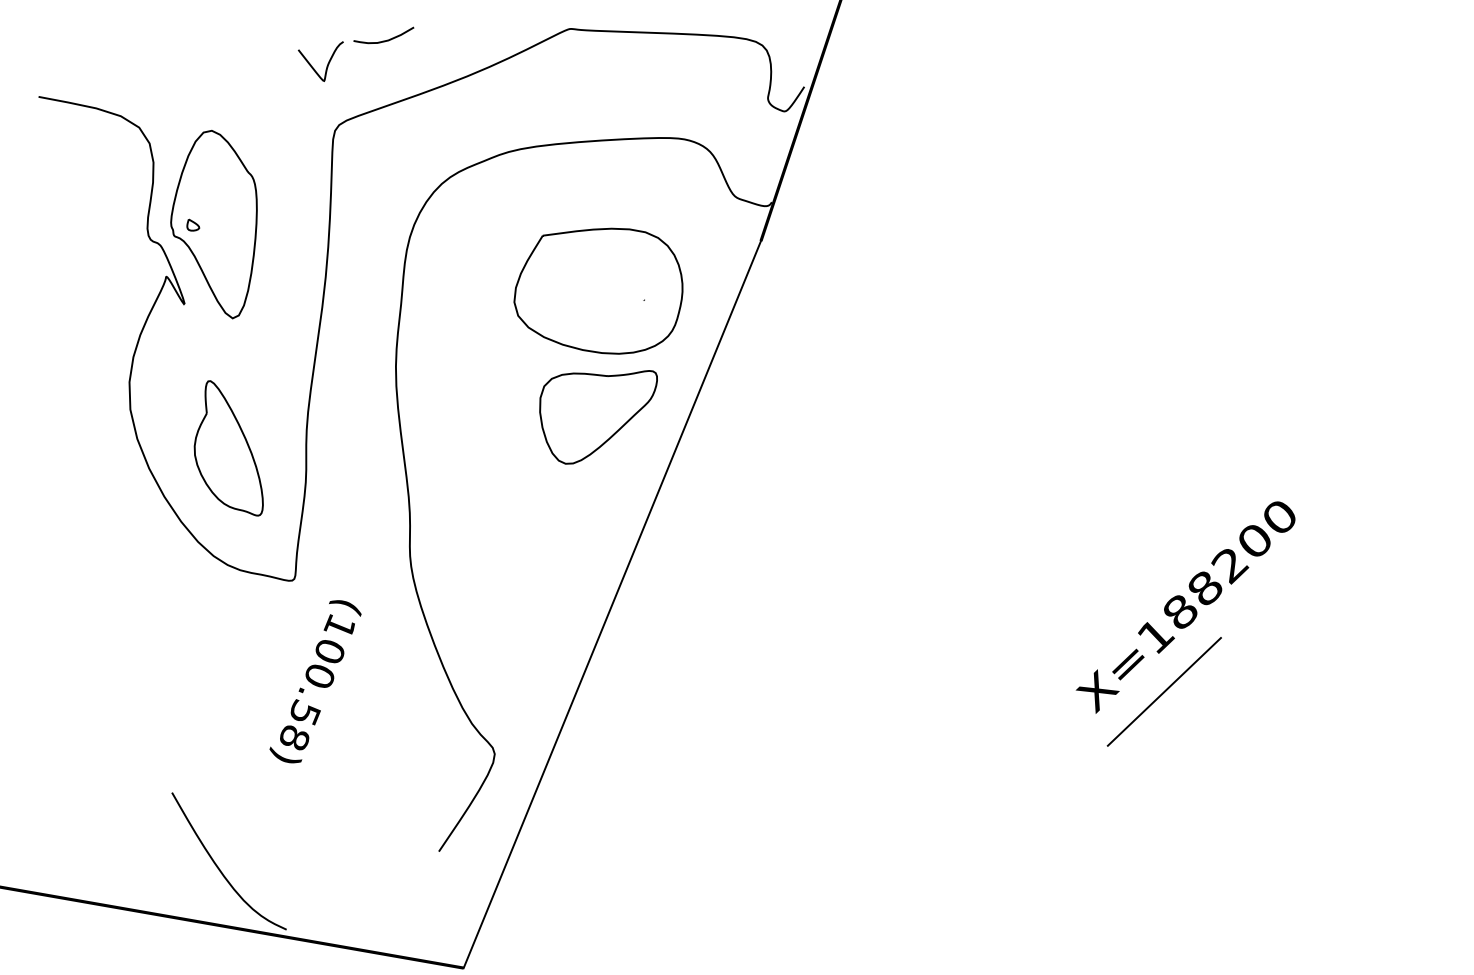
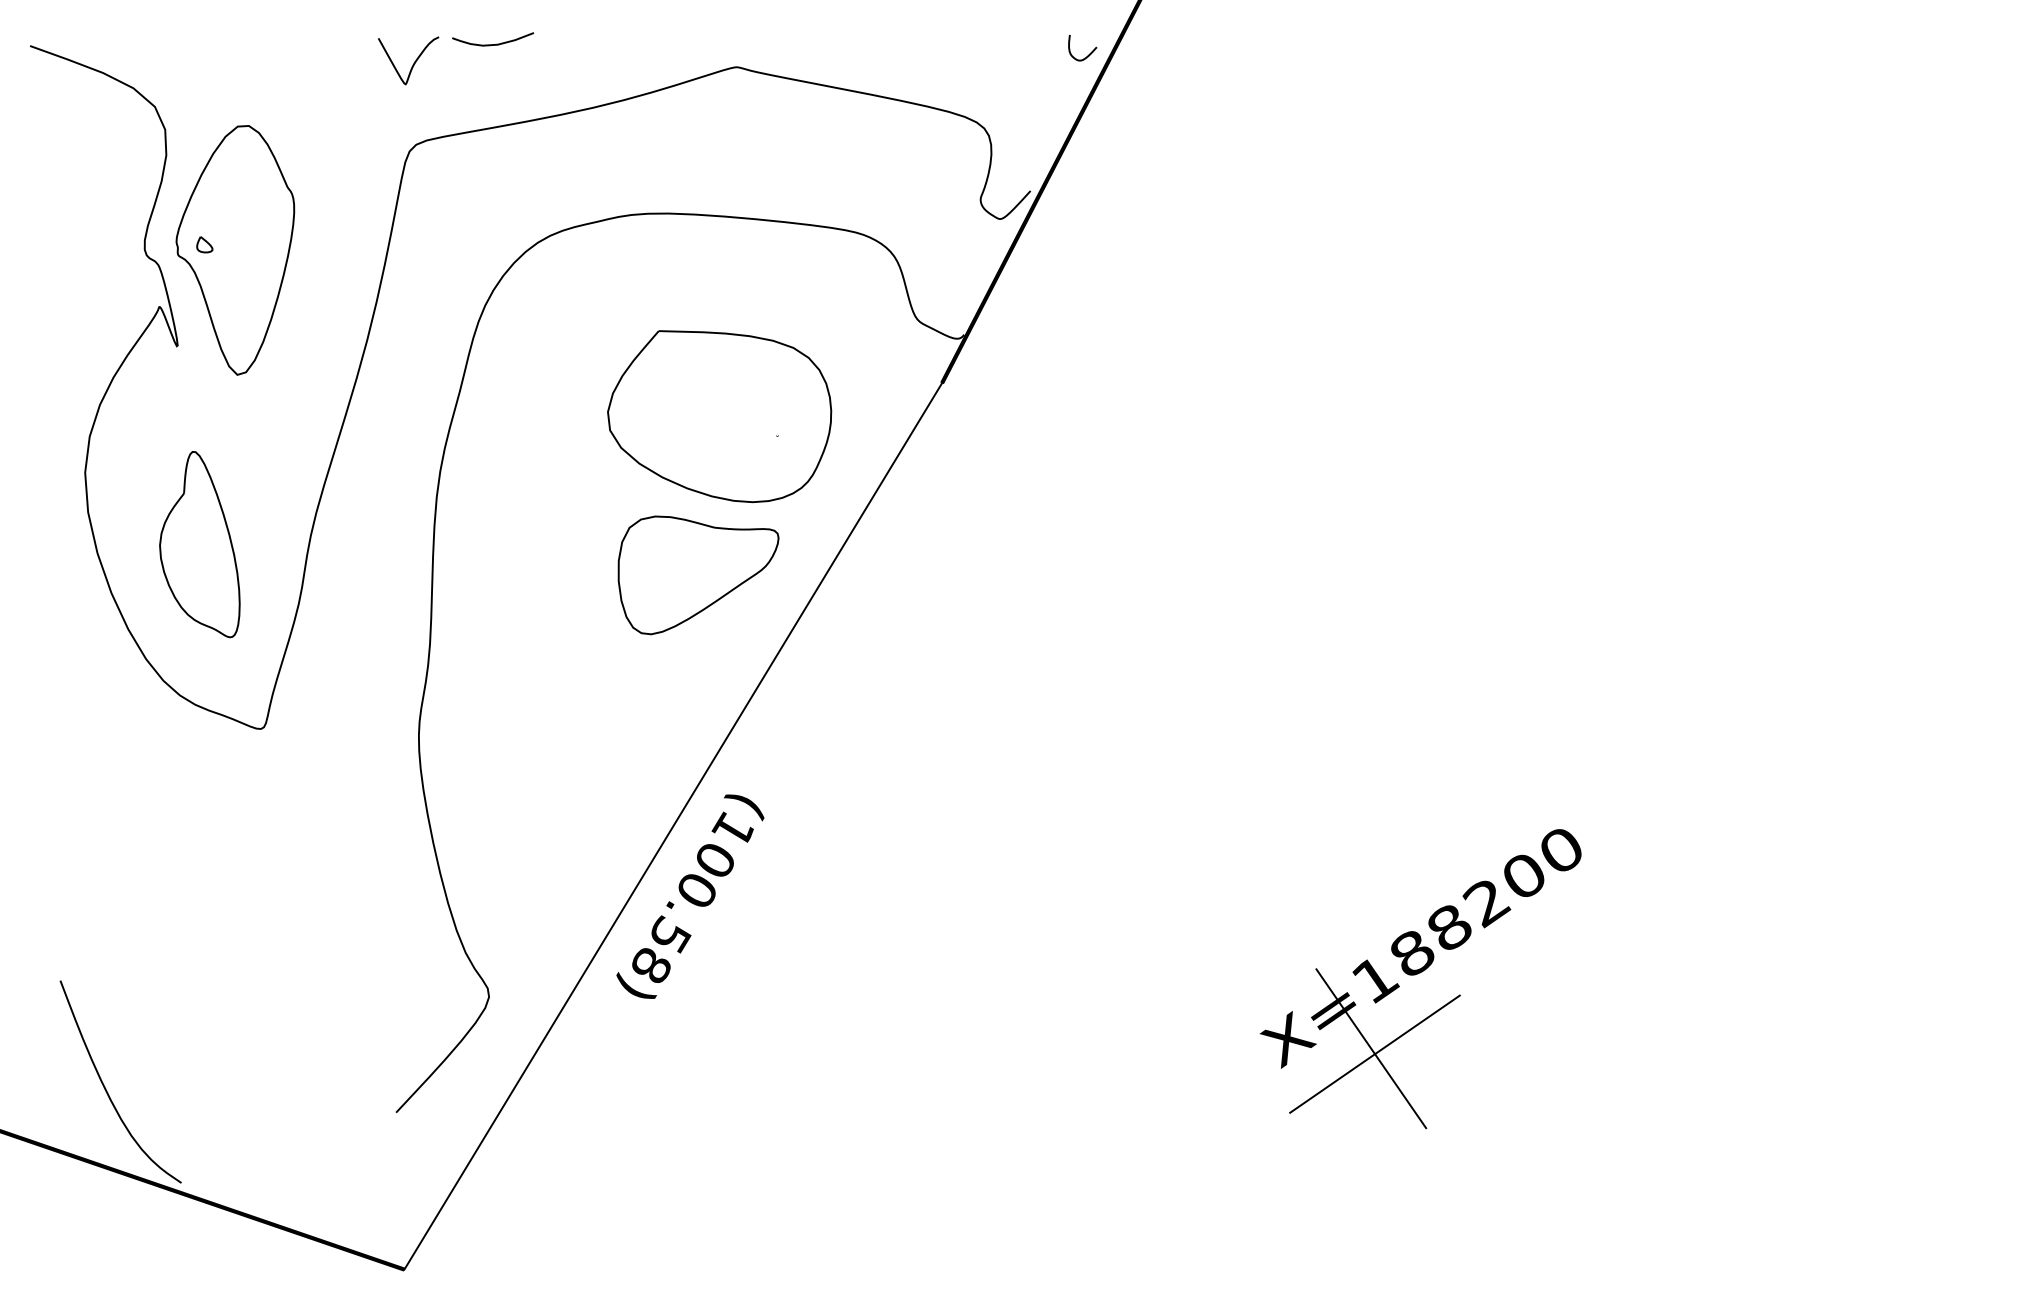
text: (315, 681) -> (690, 896), moved
line: (1161, 688) -> (1371, 1048), added

